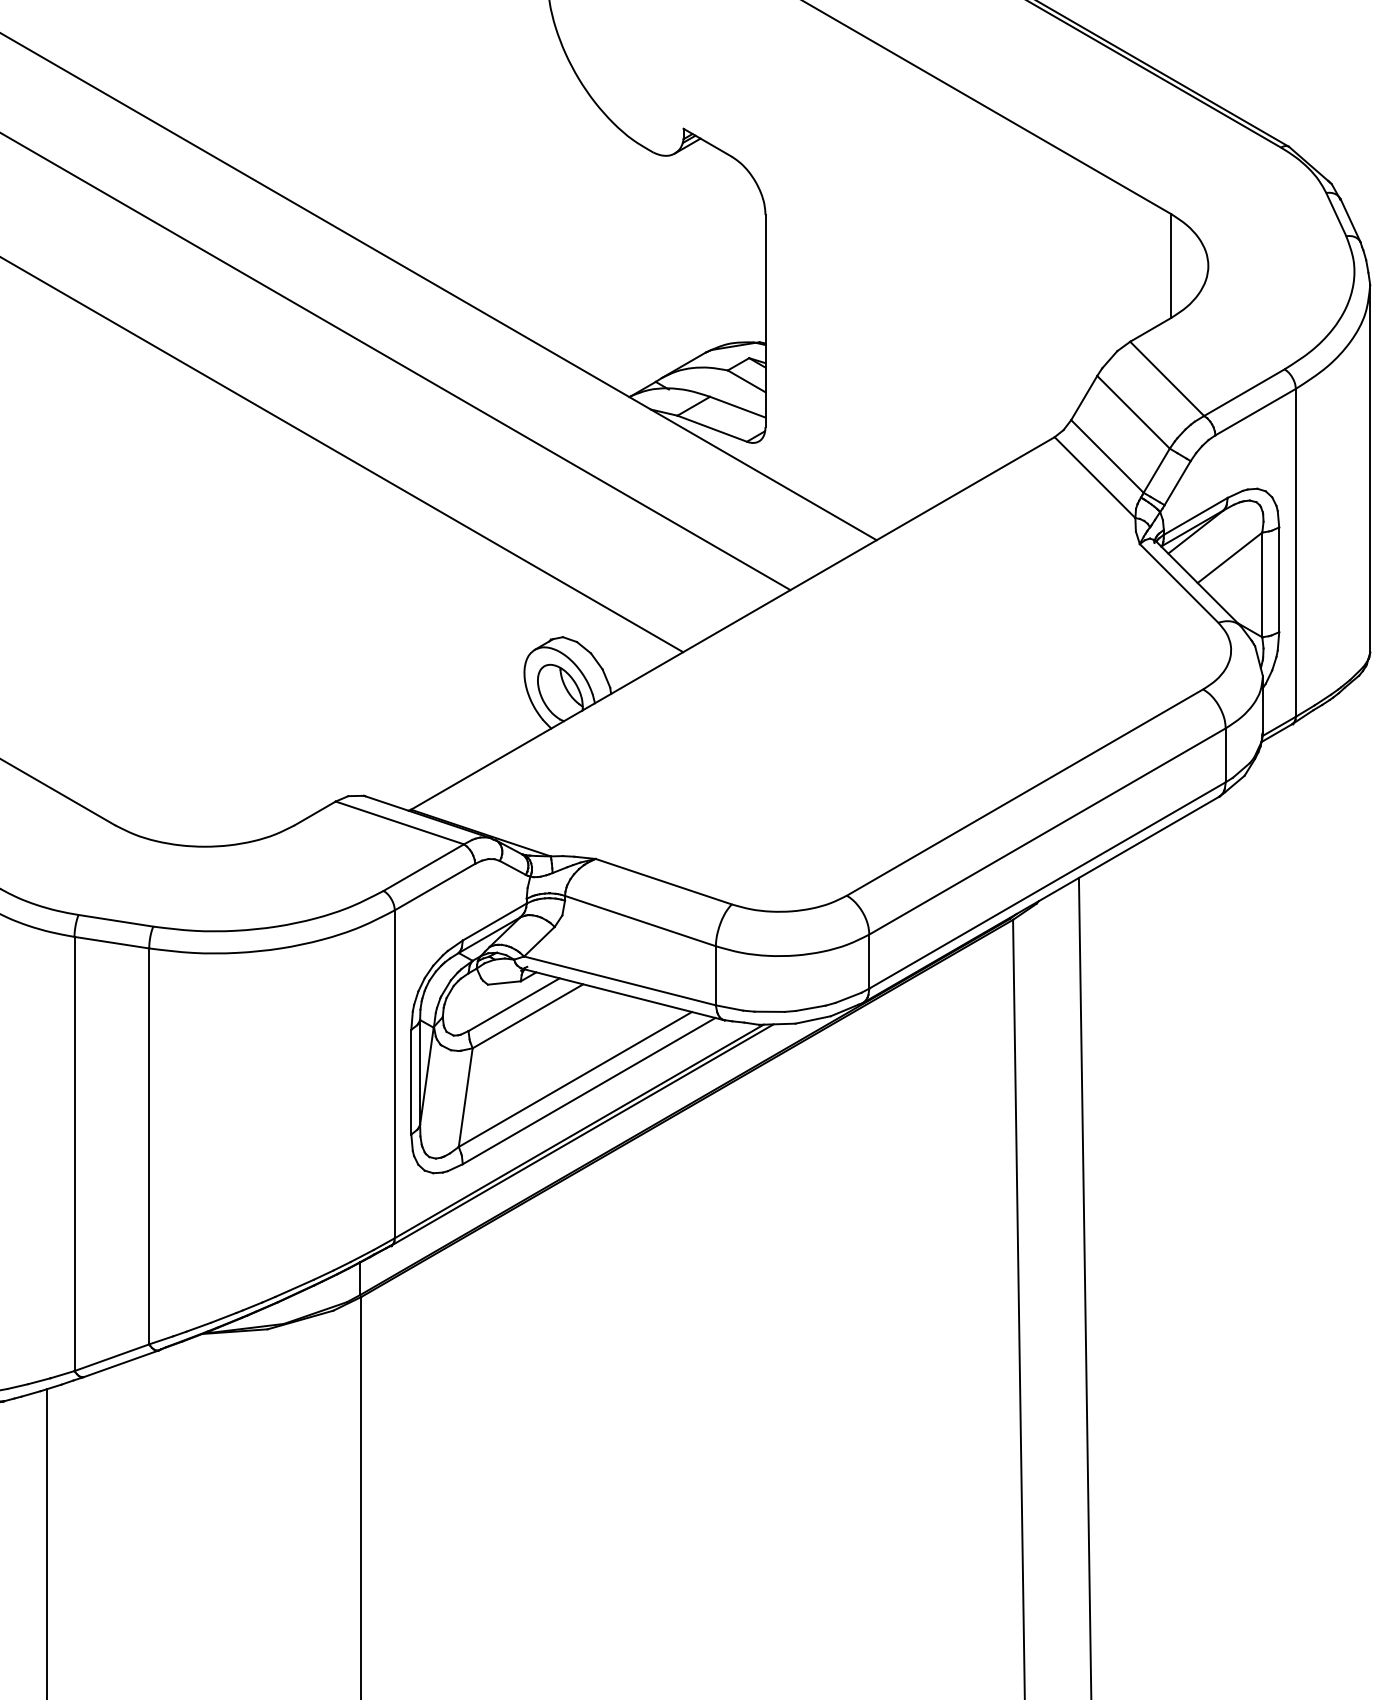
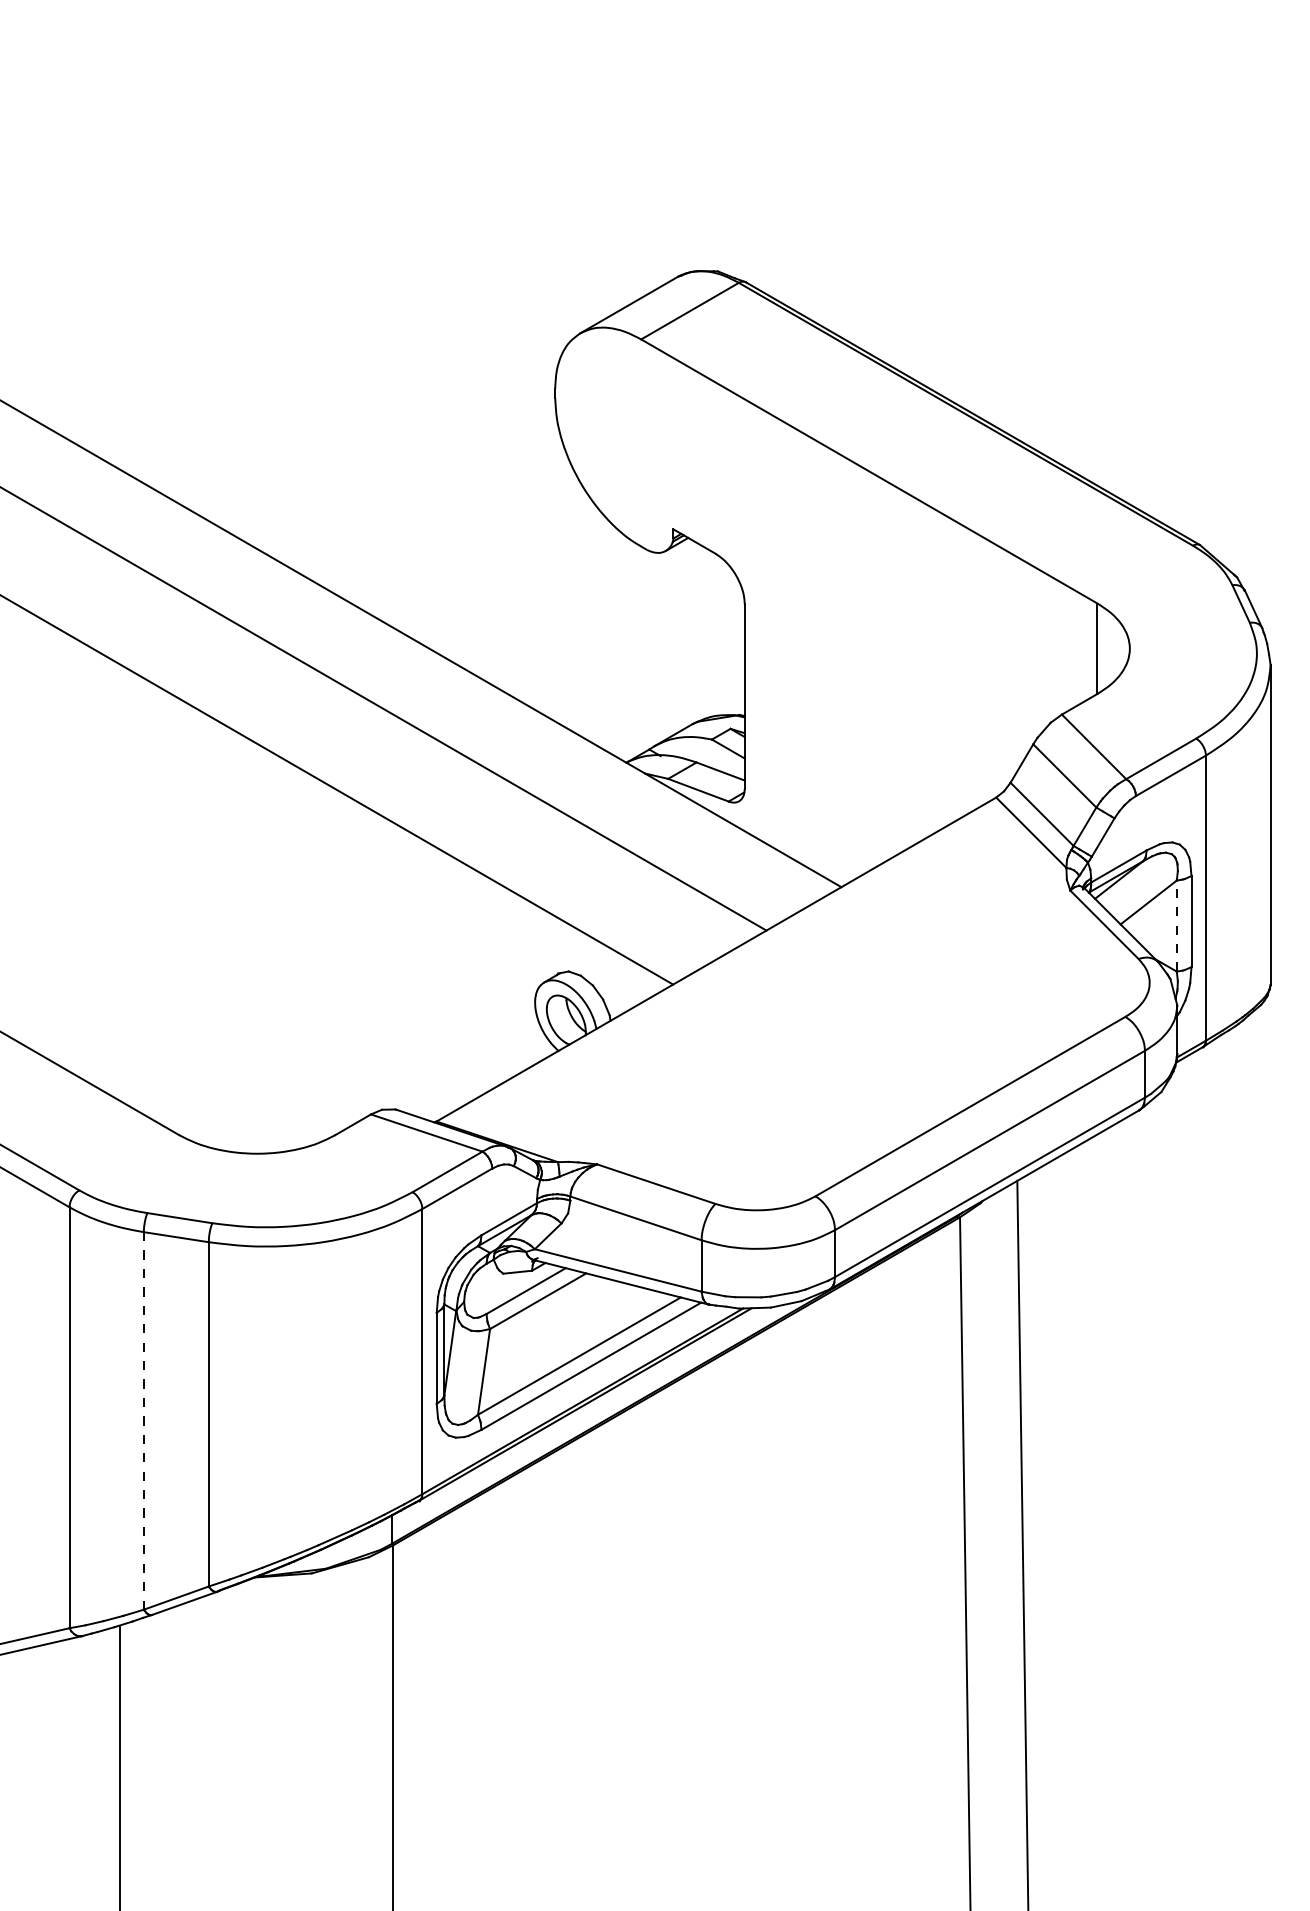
line: (1261, 585) -> (1176, 926), solid -> dashed
line: (74, 1153) -> (143, 1420), solid -> dashed

